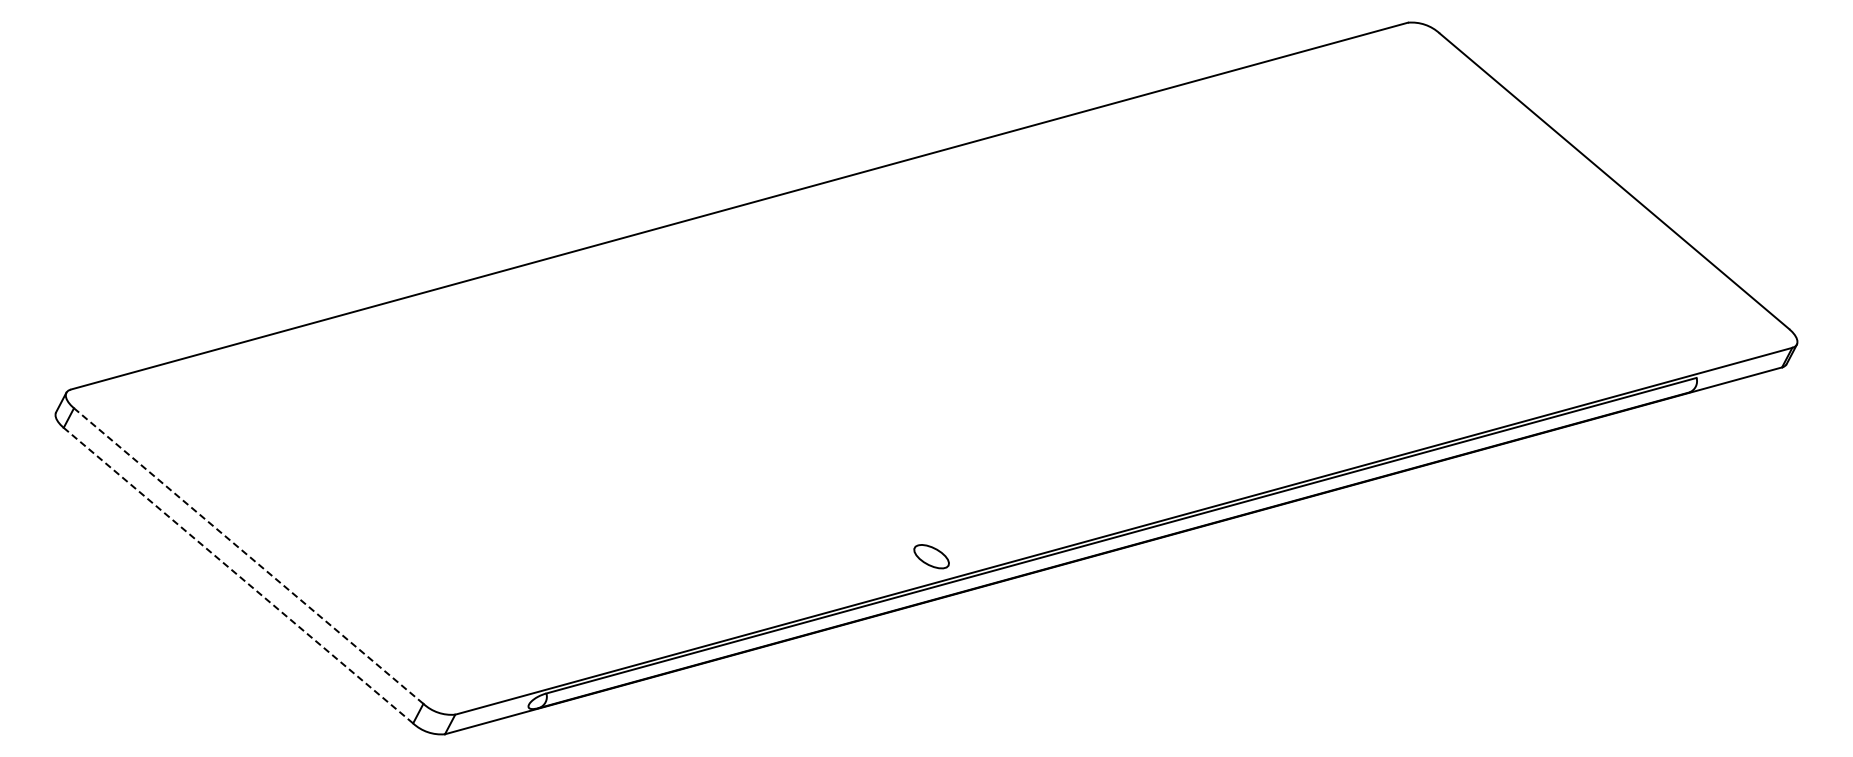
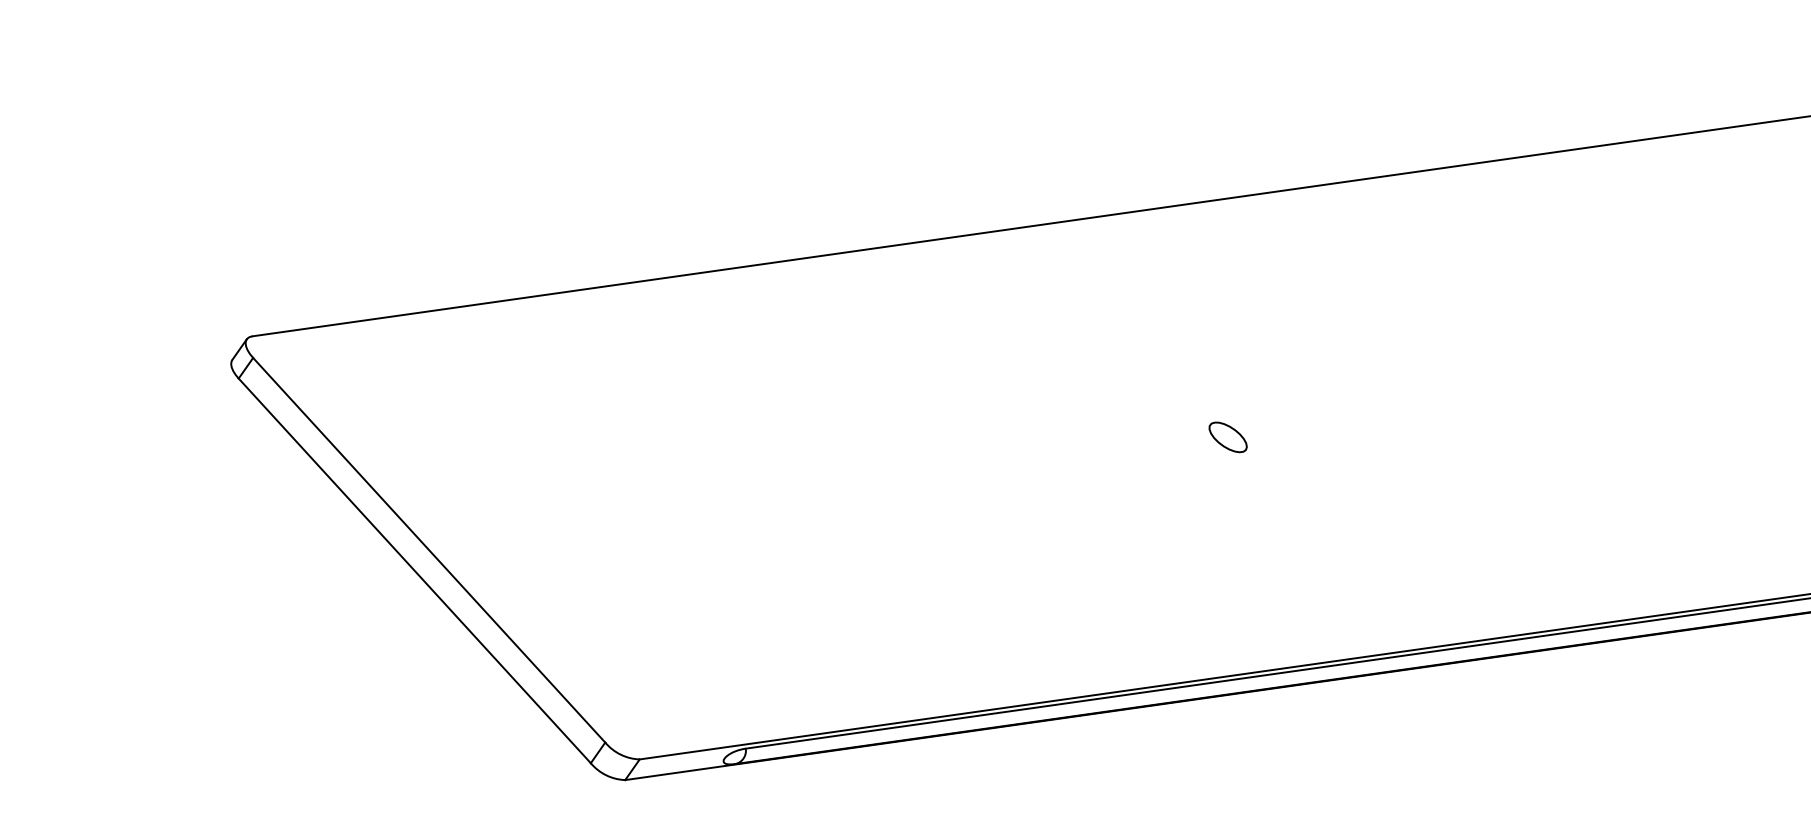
line: (248, 556) -> (428, 550), dashed -> solid
part: (931, 556) -> (1228, 437), moved
line: (238, 575) -> (414, 570), dashed -> solid

